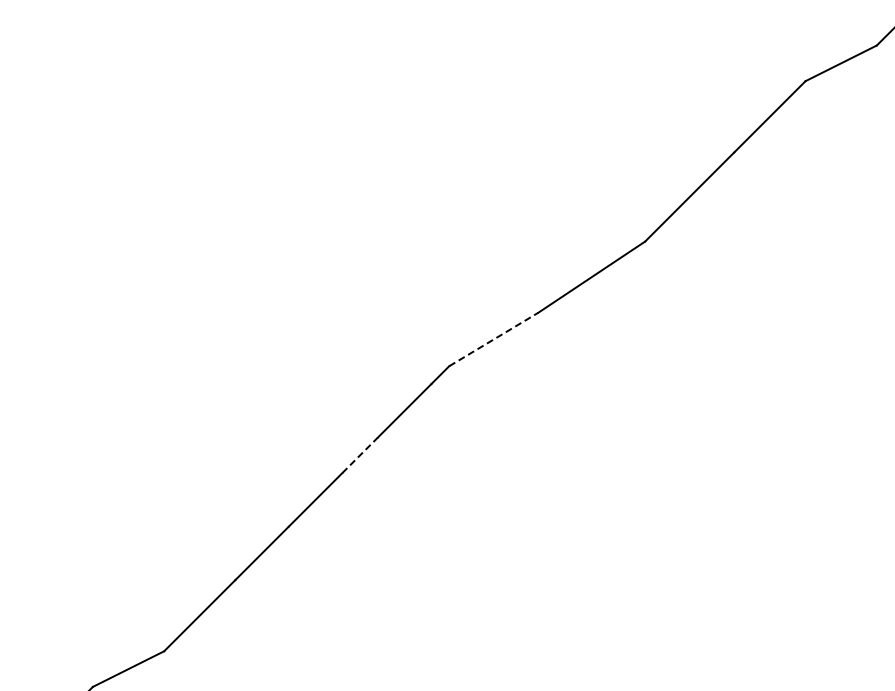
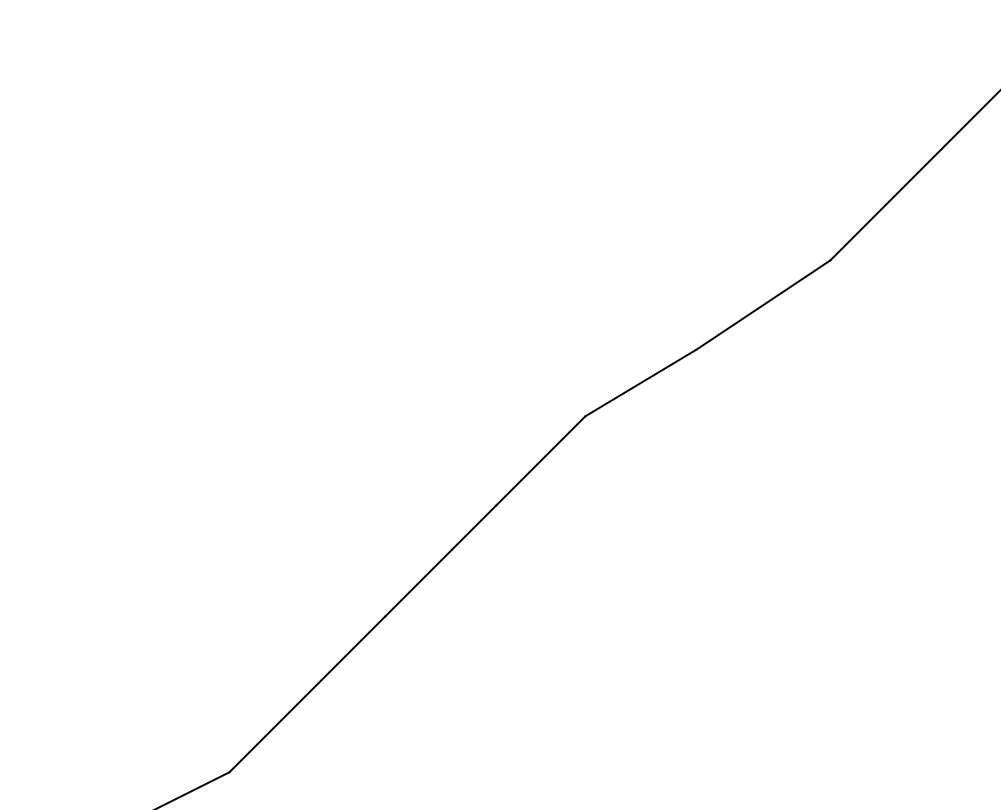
line: (493, 339) -> (640, 382), dashed -> solid
line: (360, 454) -> (474, 526), dashed -> solid

